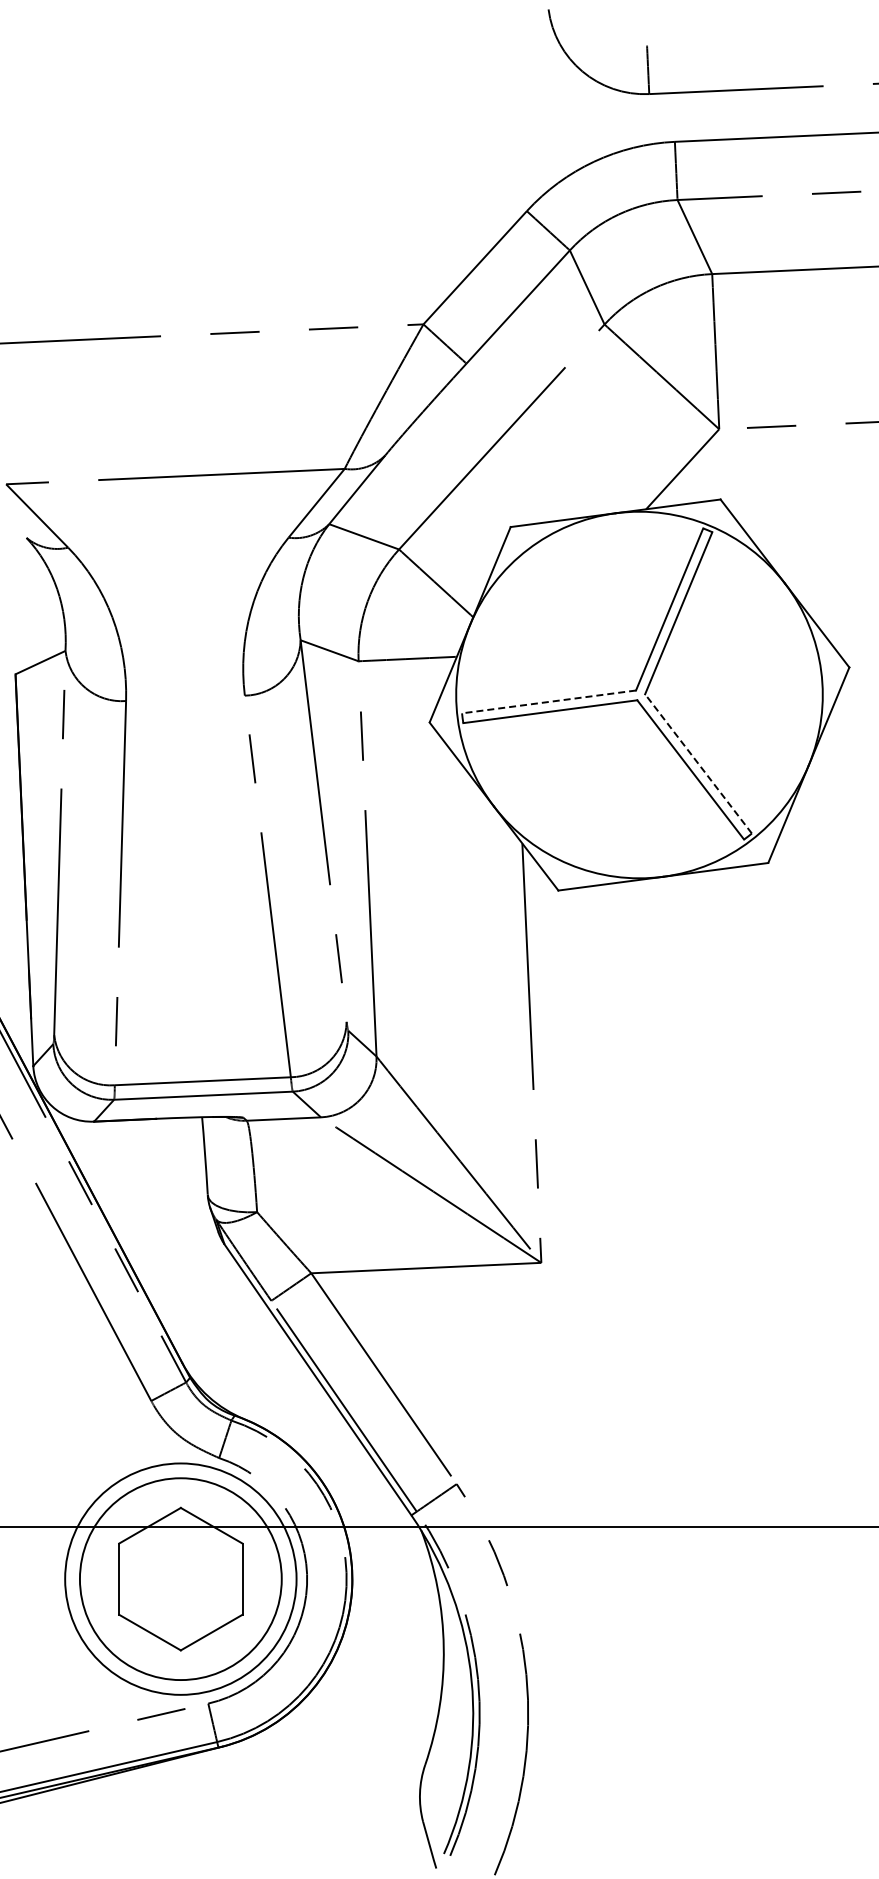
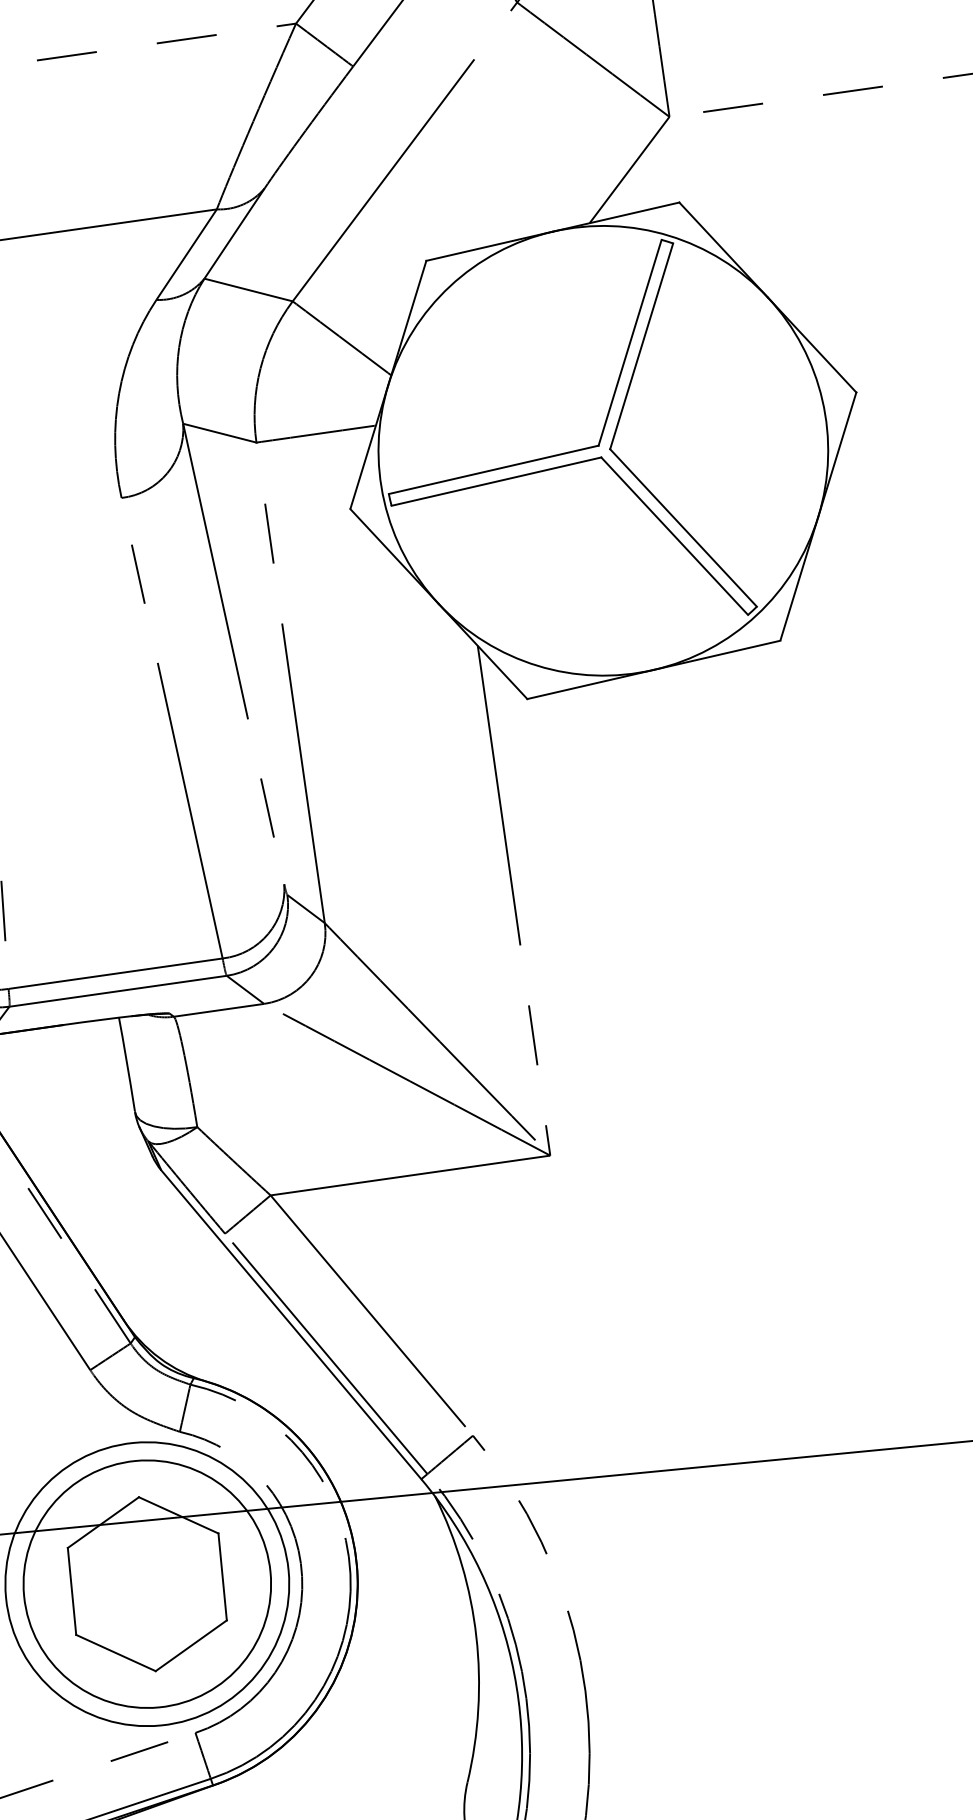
line: (549, 701) -> (494, 469), dashed -> solid
line: (698, 763) -> (683, 527), dashed -> solid

